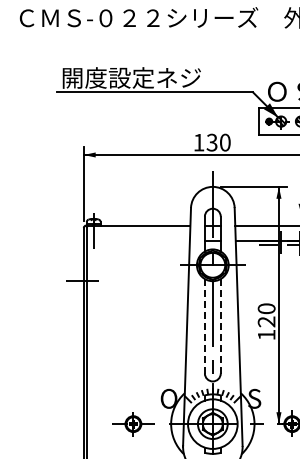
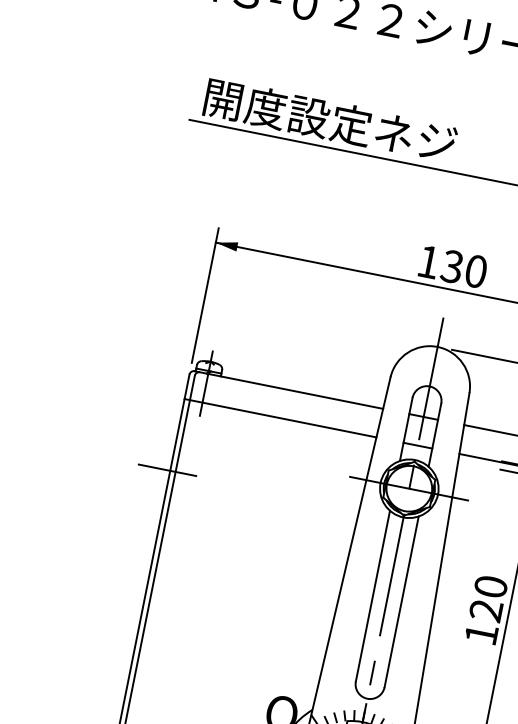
line: (136, 241) -> (279, 418), added
line: (204, 325) -> (372, 594), dashed -> solid
line: (220, 325) -> (401, 600), dashed -> solid

